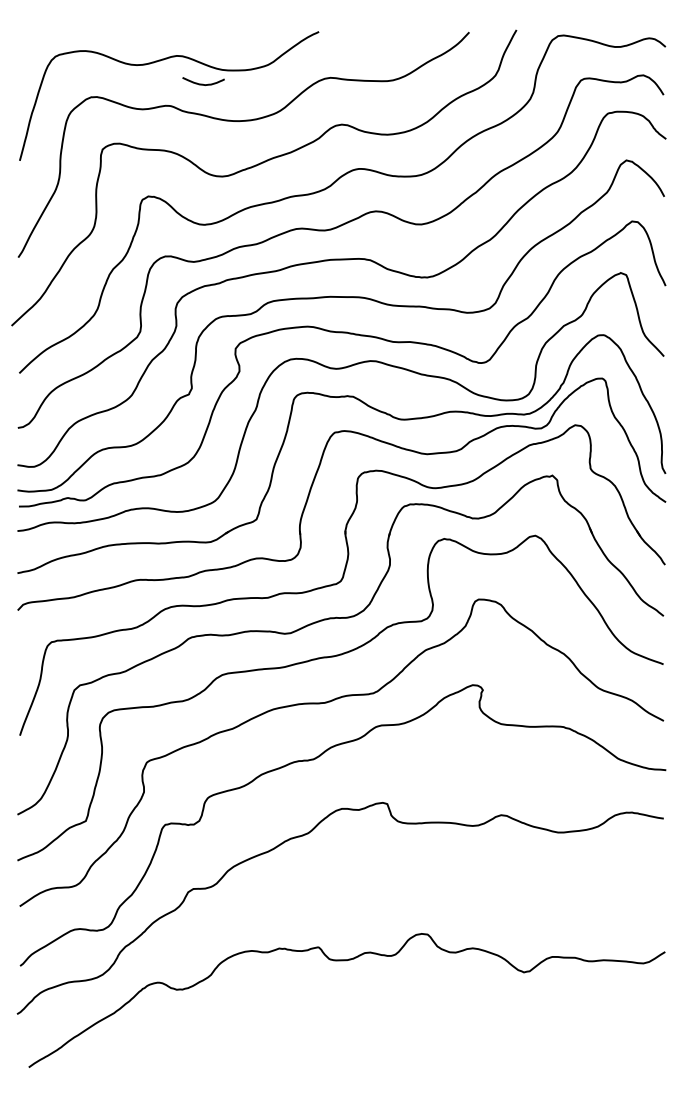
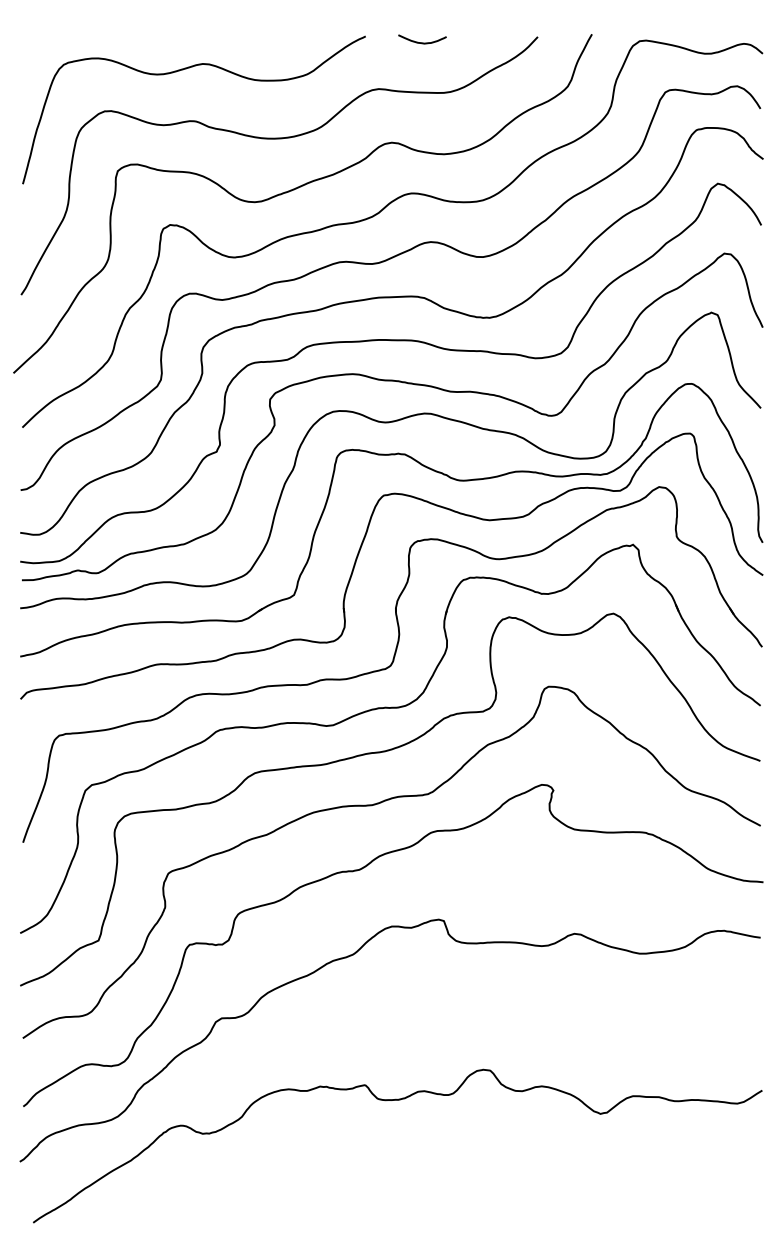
curve: (202, 83) -> (421, 41), moved

